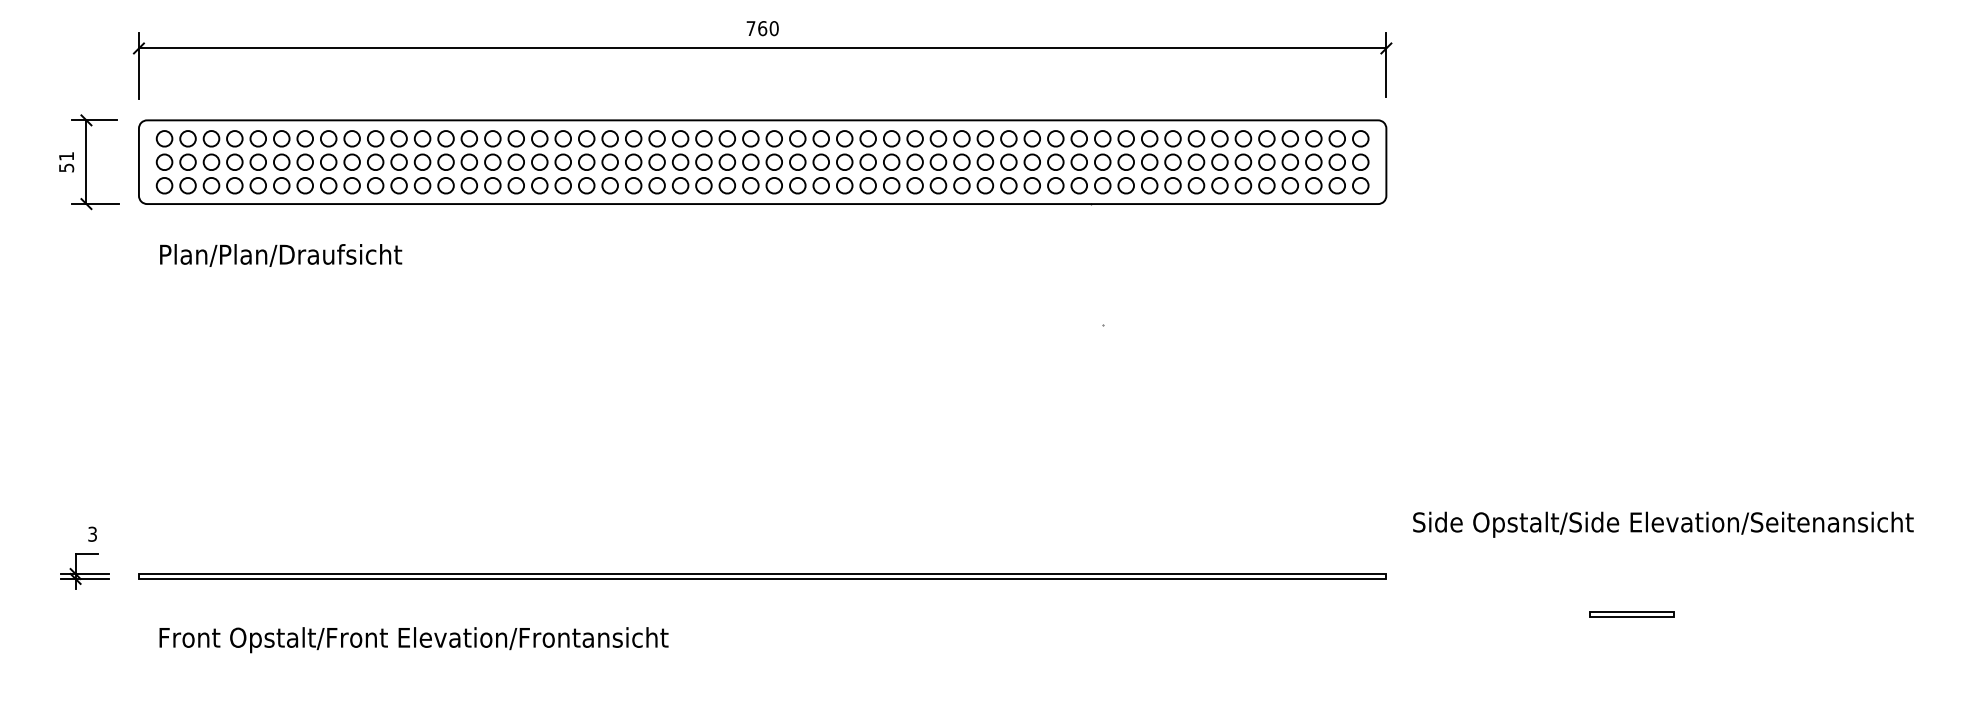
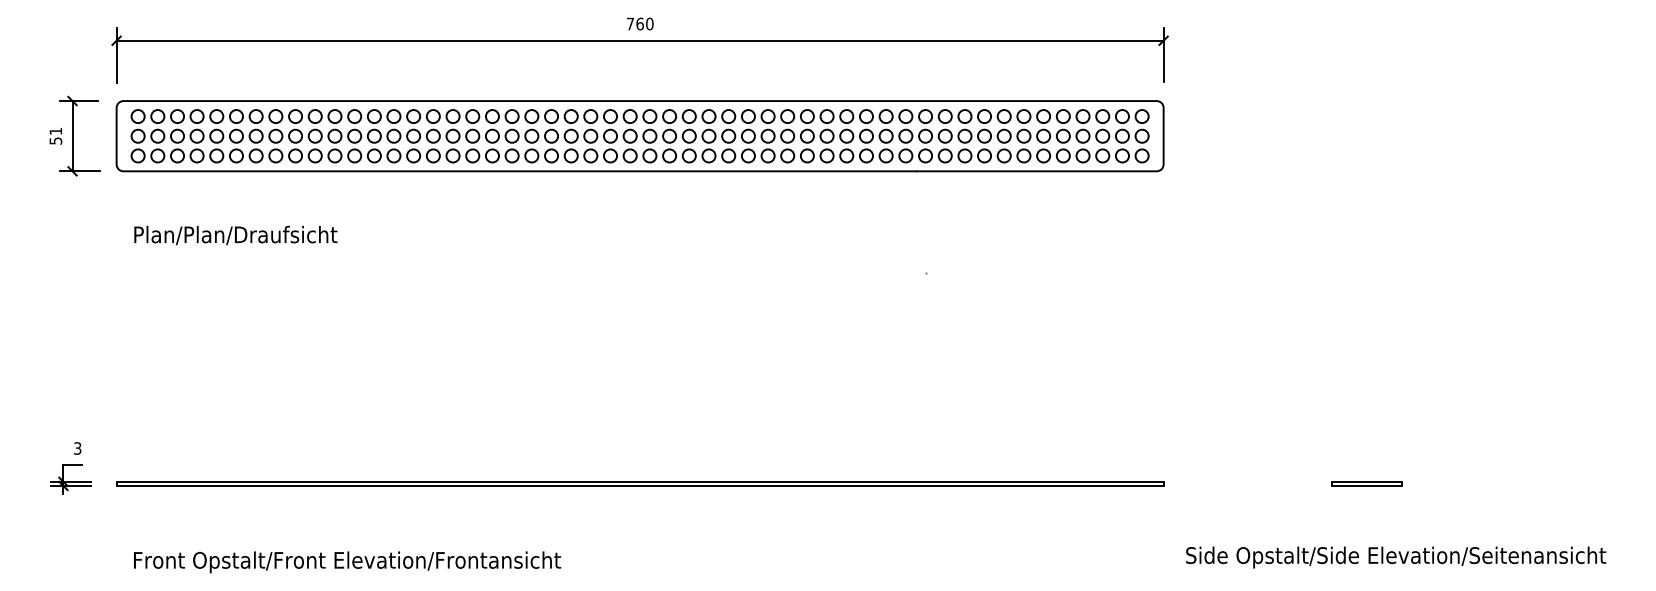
text: (280, 255) -> (235, 235), moved
text: (1663, 524) -> (1396, 557), moved
part: (1631, 614) -> (1366, 483), moved
text: (414, 640) -> (347, 562), moved

